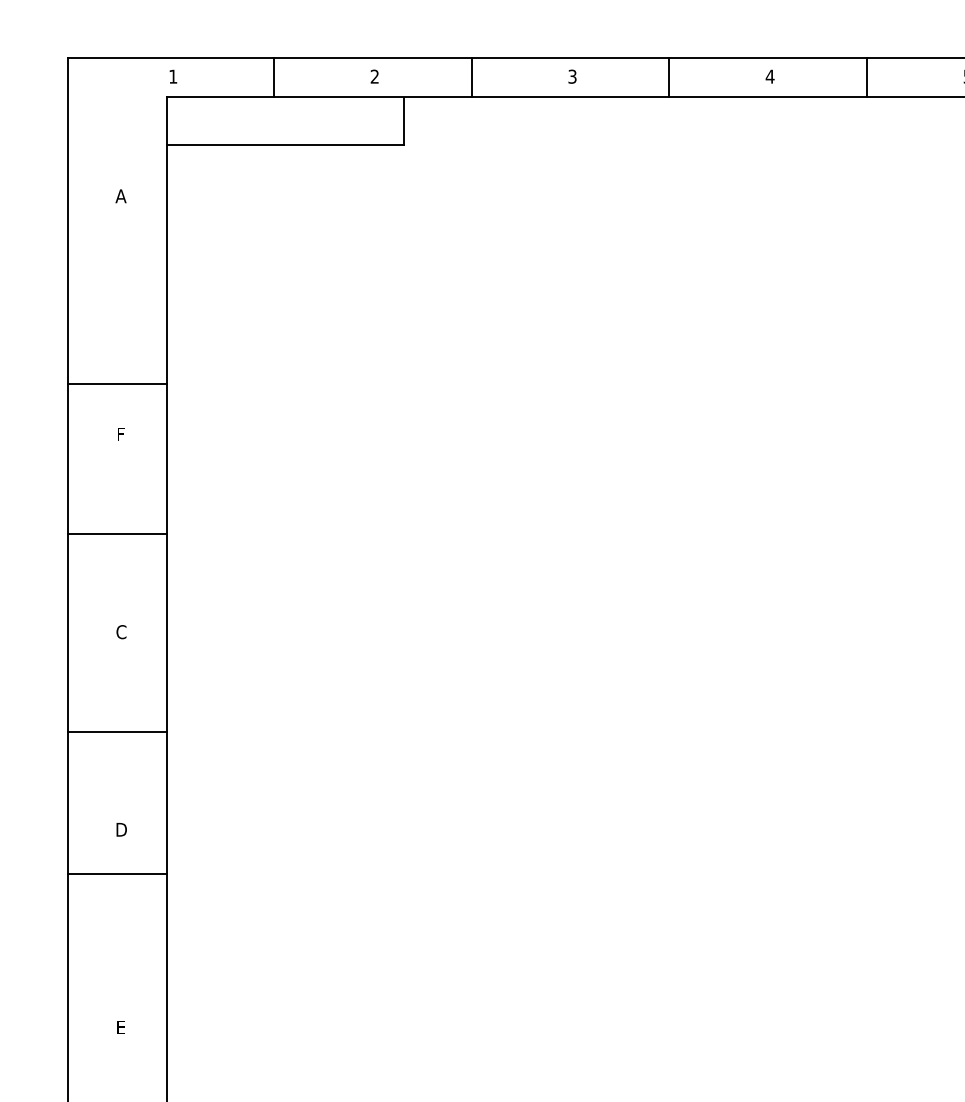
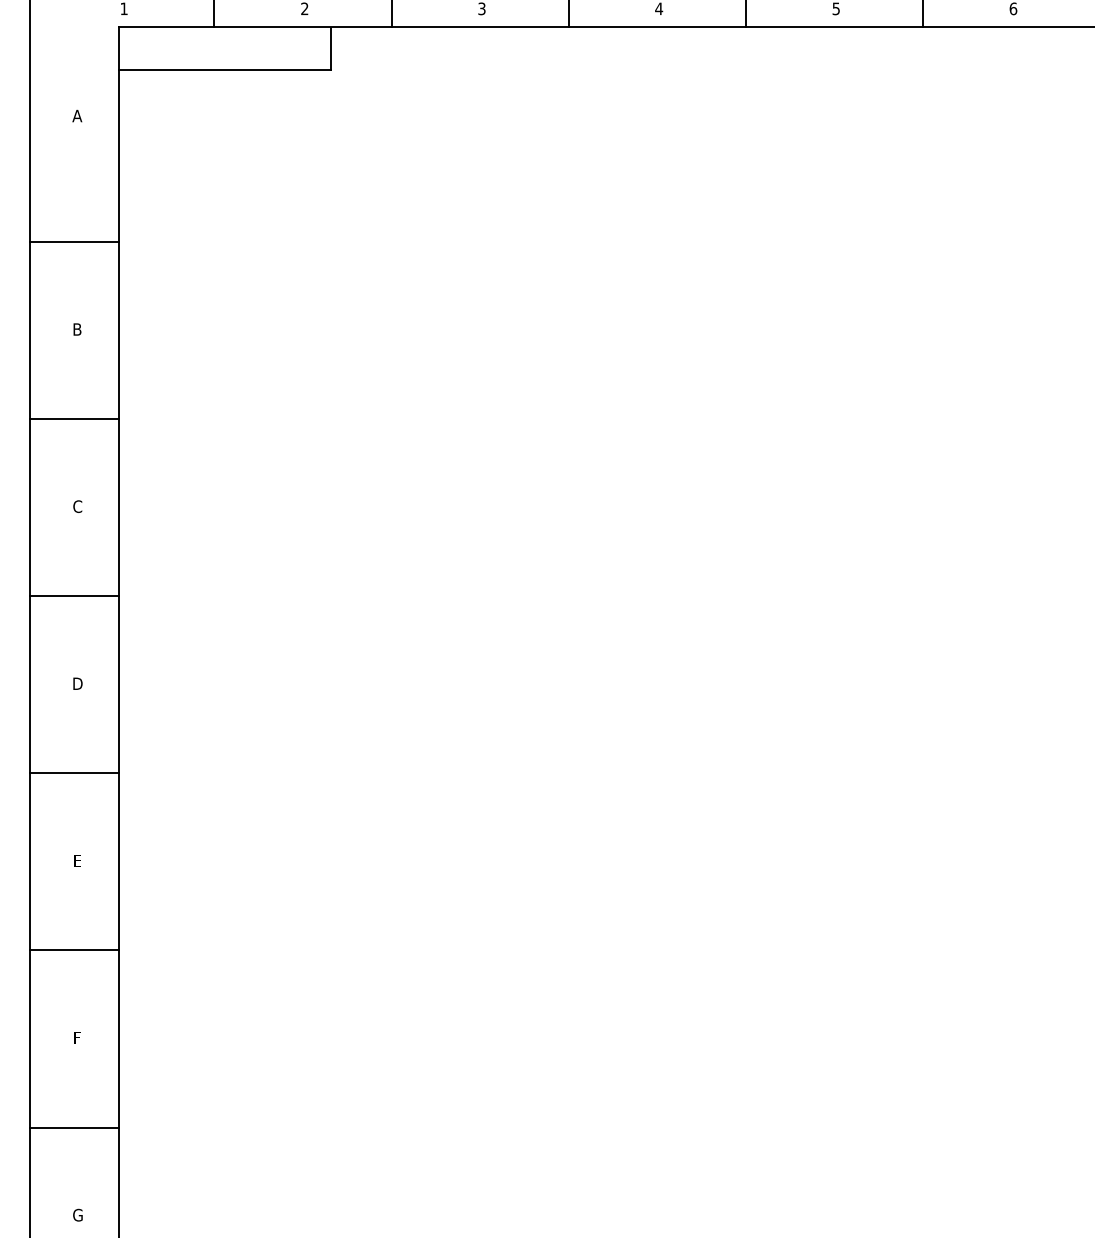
line: (117, 383) -> (74, 241), moved
text: (121, 434) -> (77, 329), F -> B
line: (117, 874) -> (74, 773), moved

